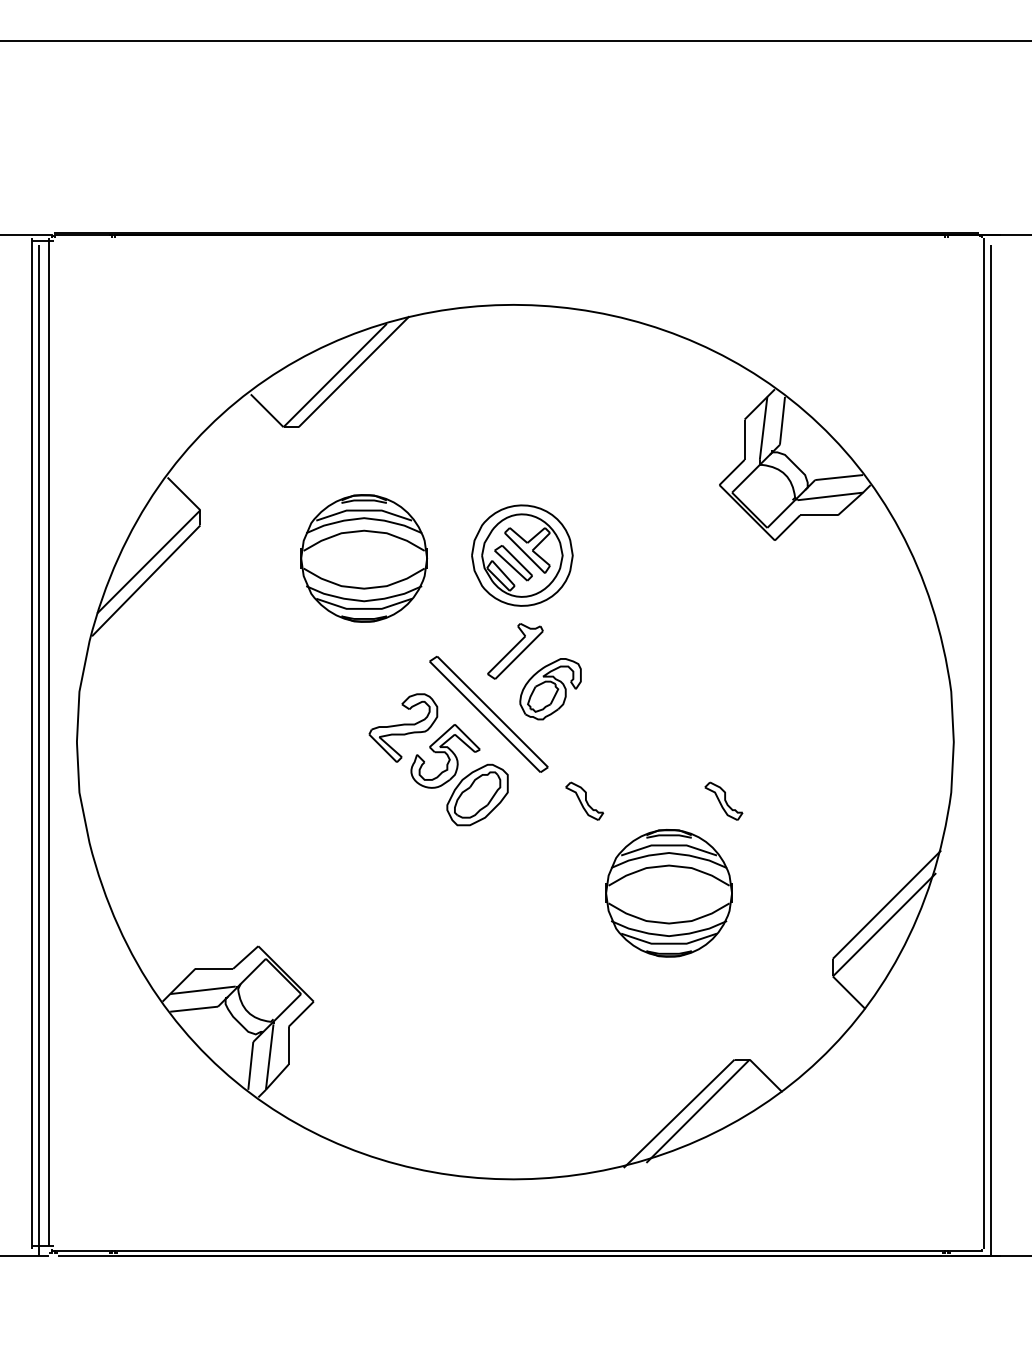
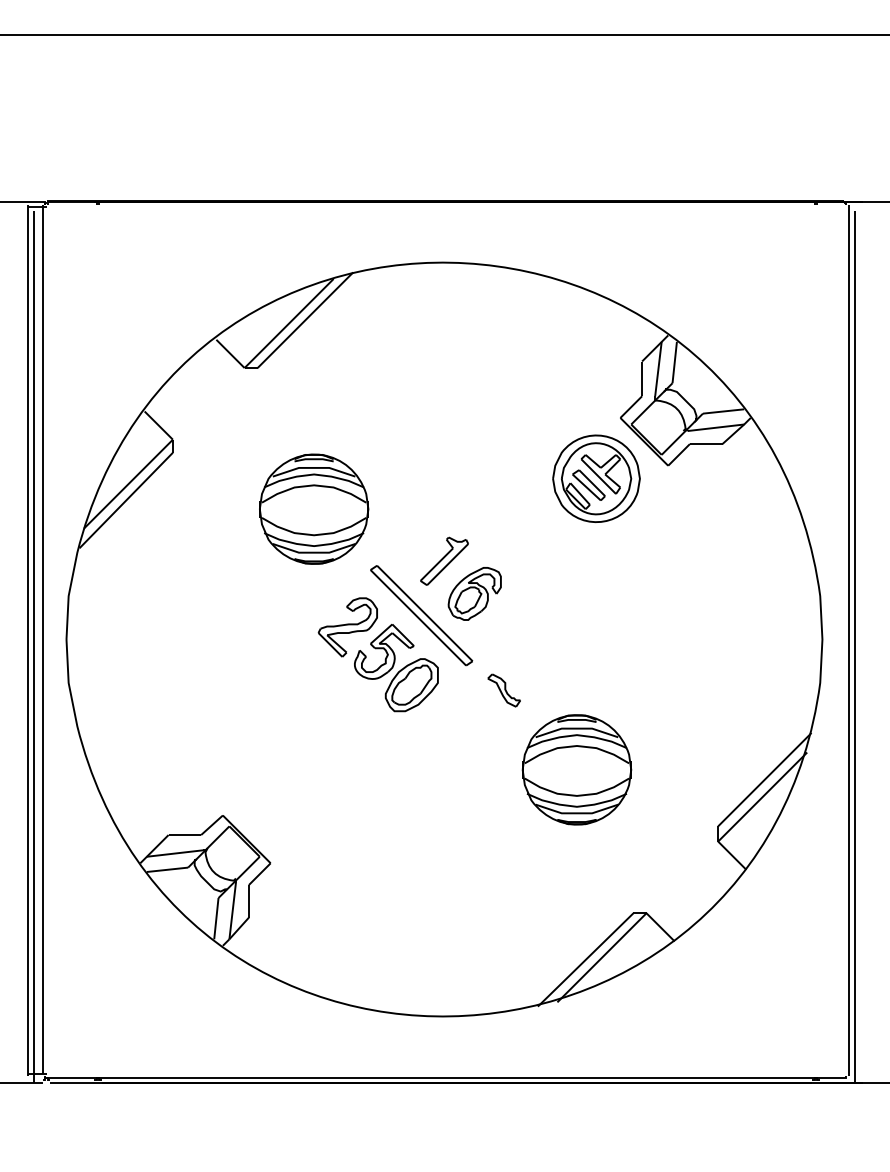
part: (522, 555) -> (596, 478), moved
part: (364, 557) -> (314, 508), moved
part: (723, 801) -> (623, 690), removed

